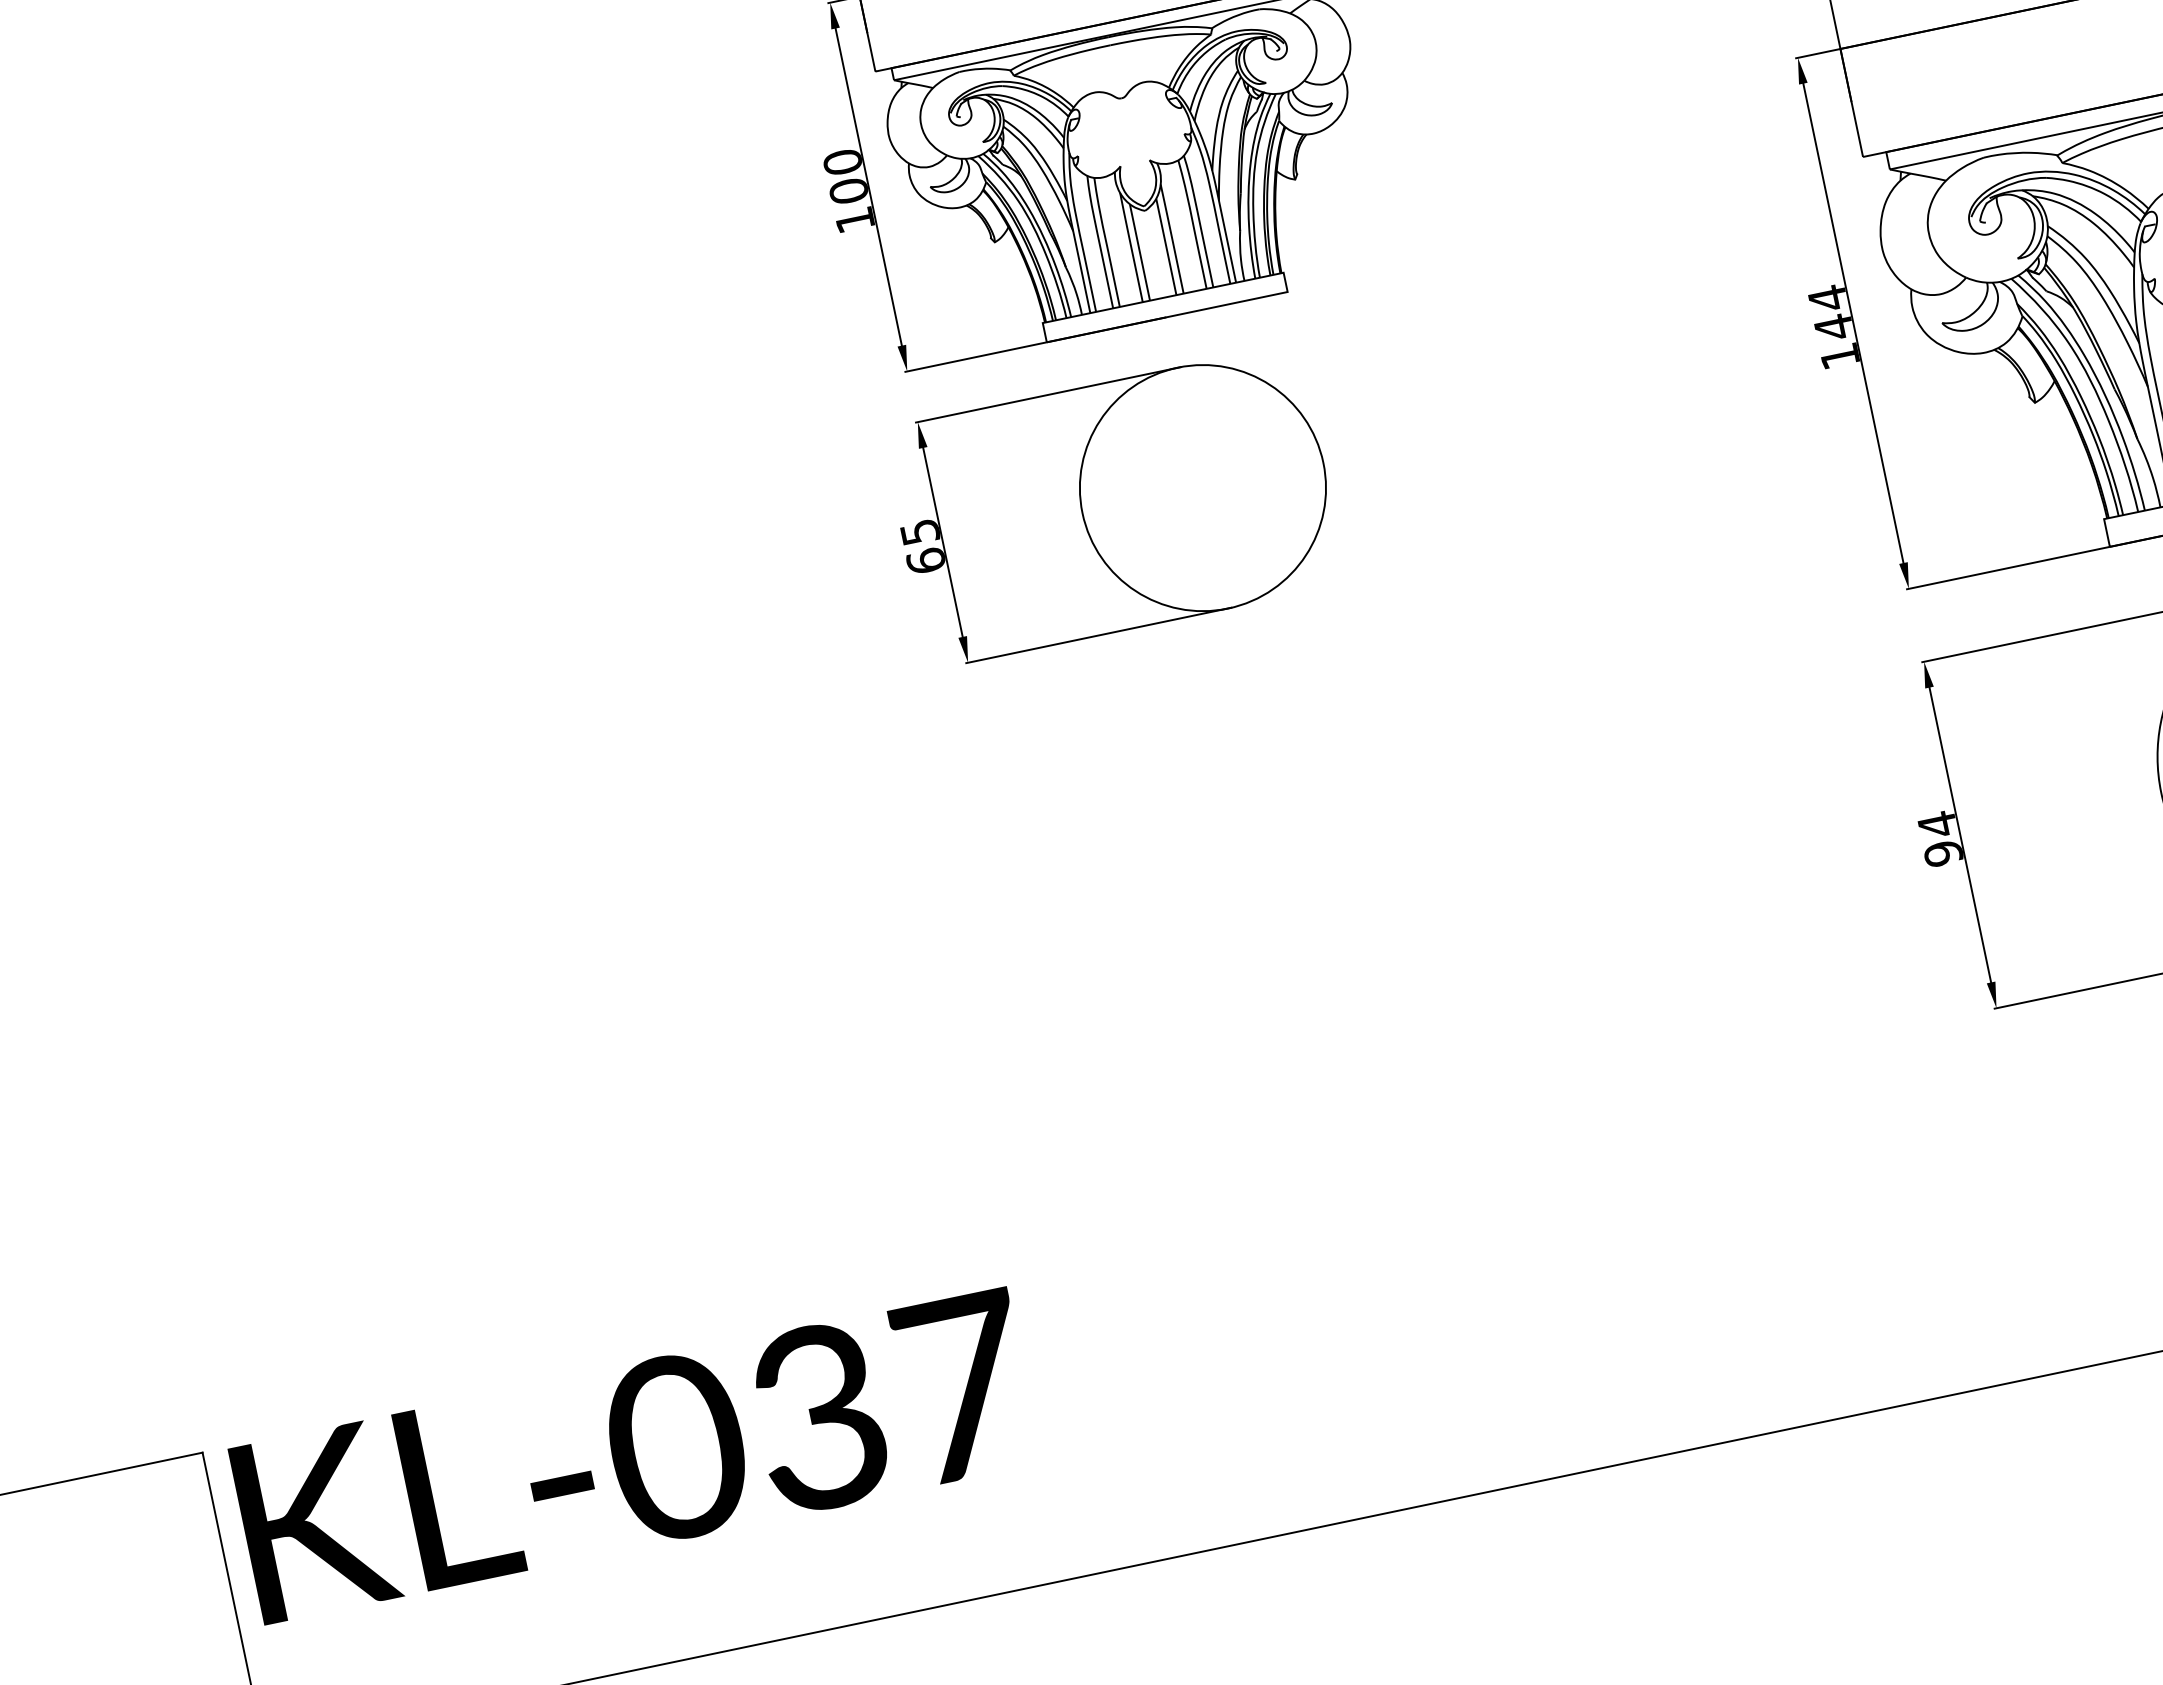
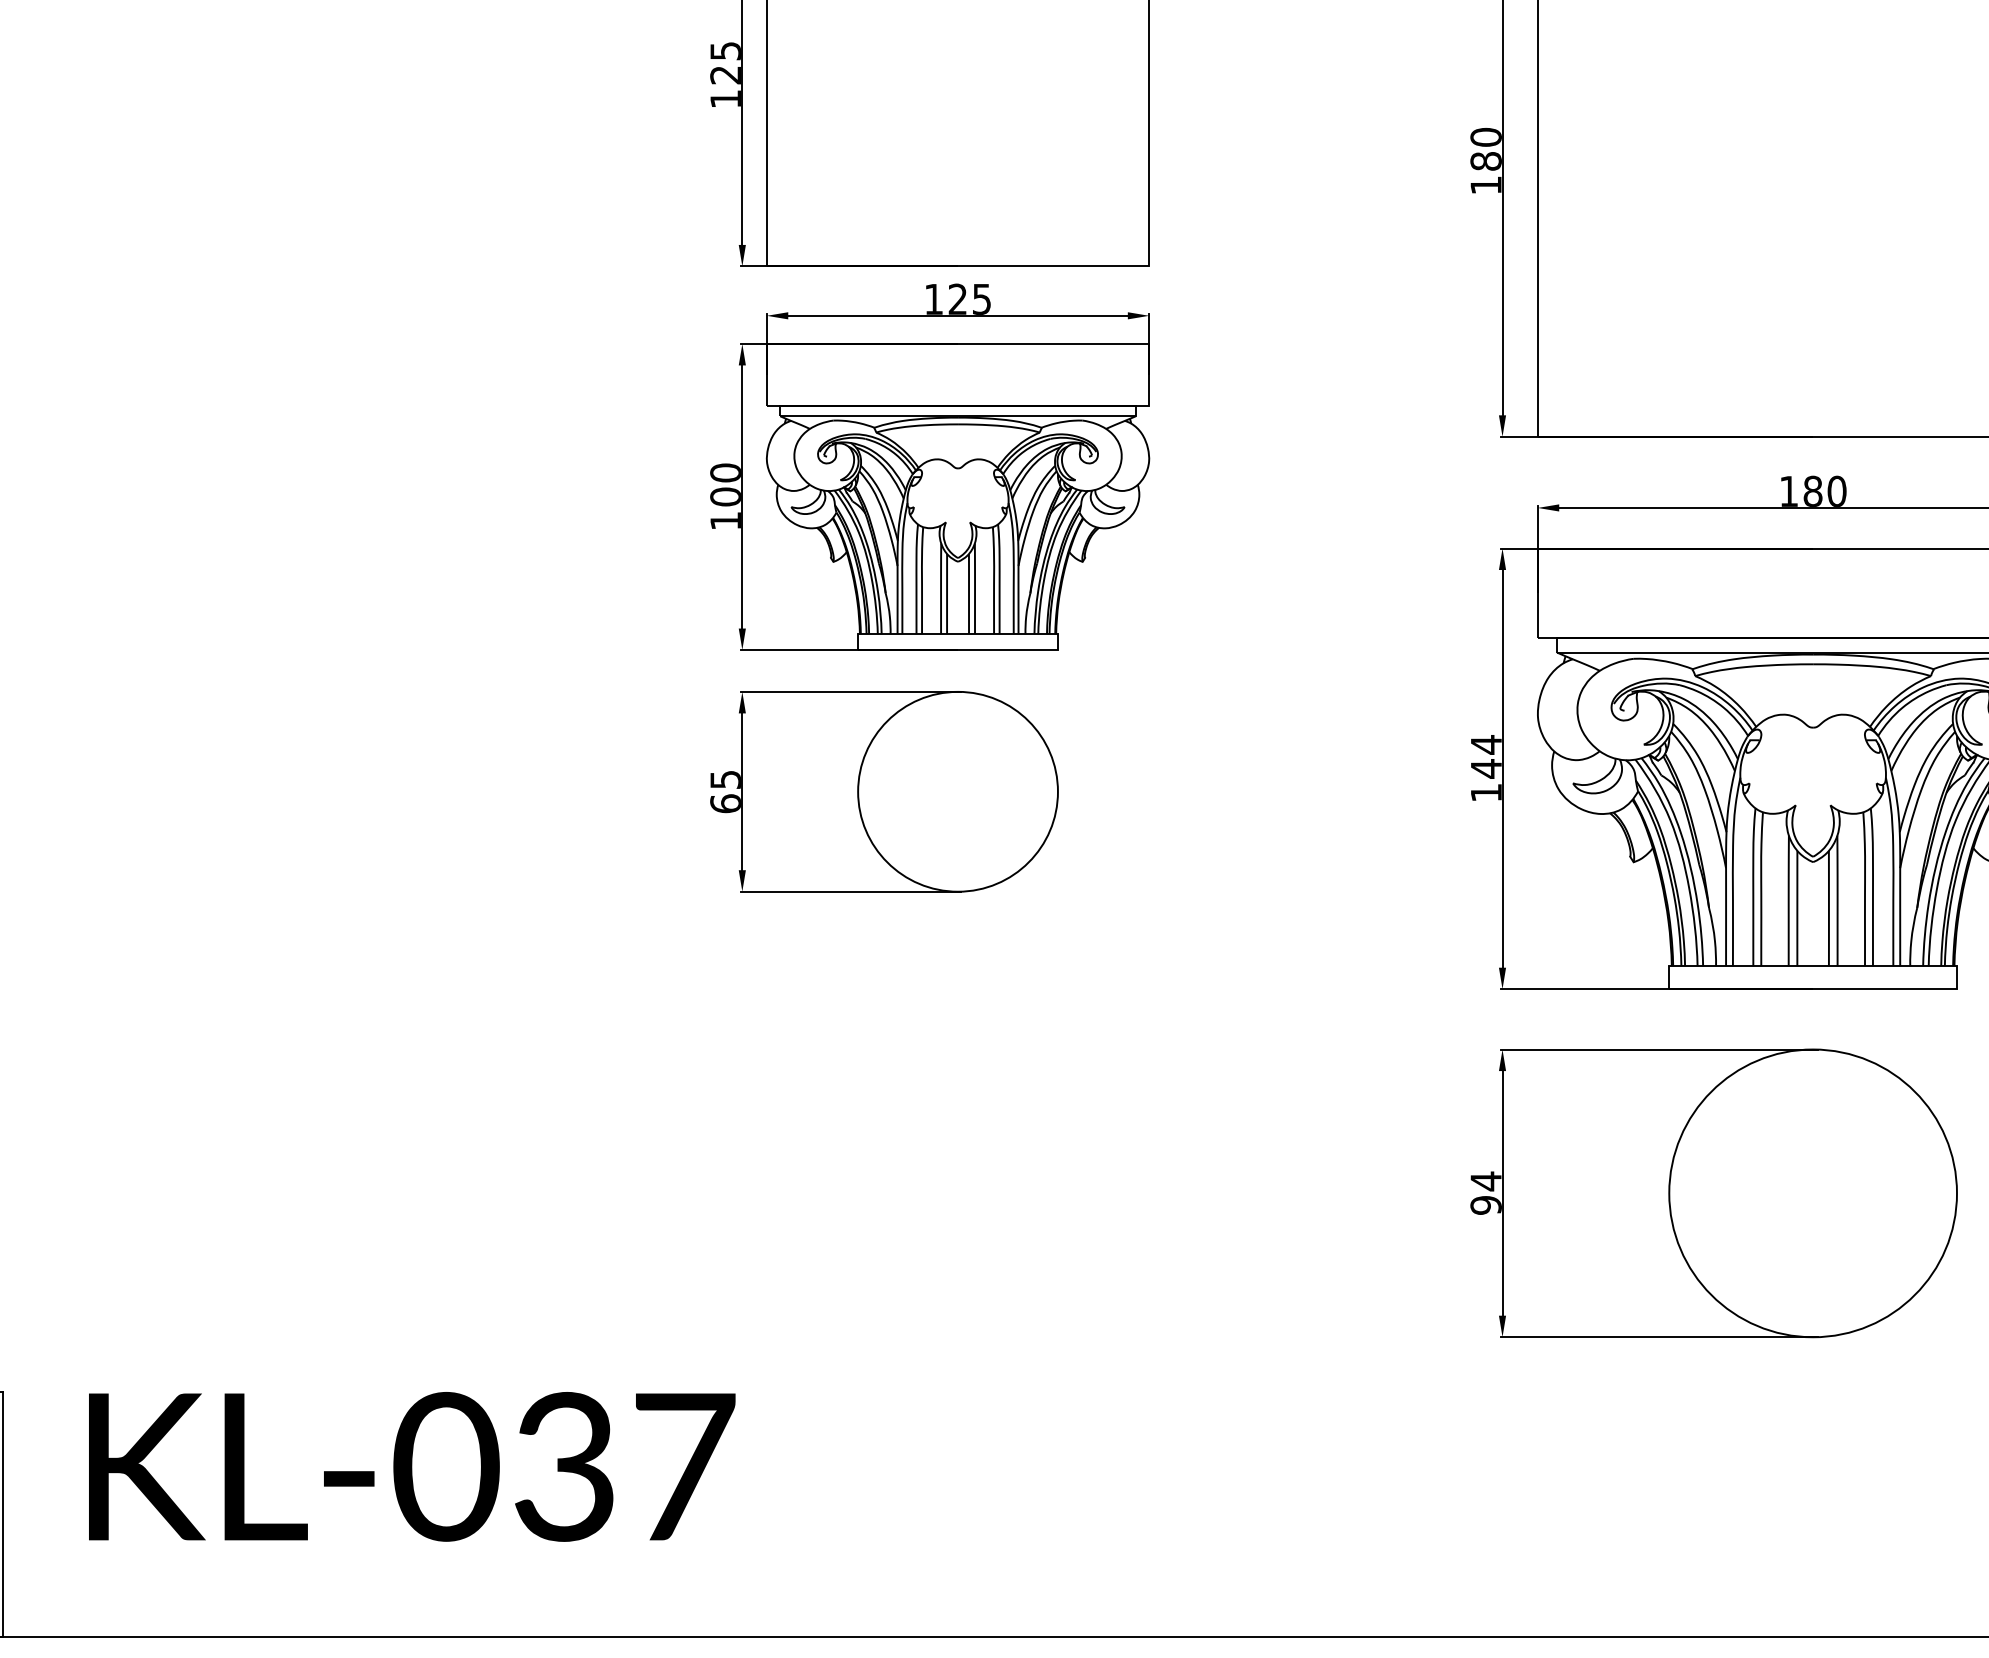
text: (635, 1455) -> (412, 1466), moved

